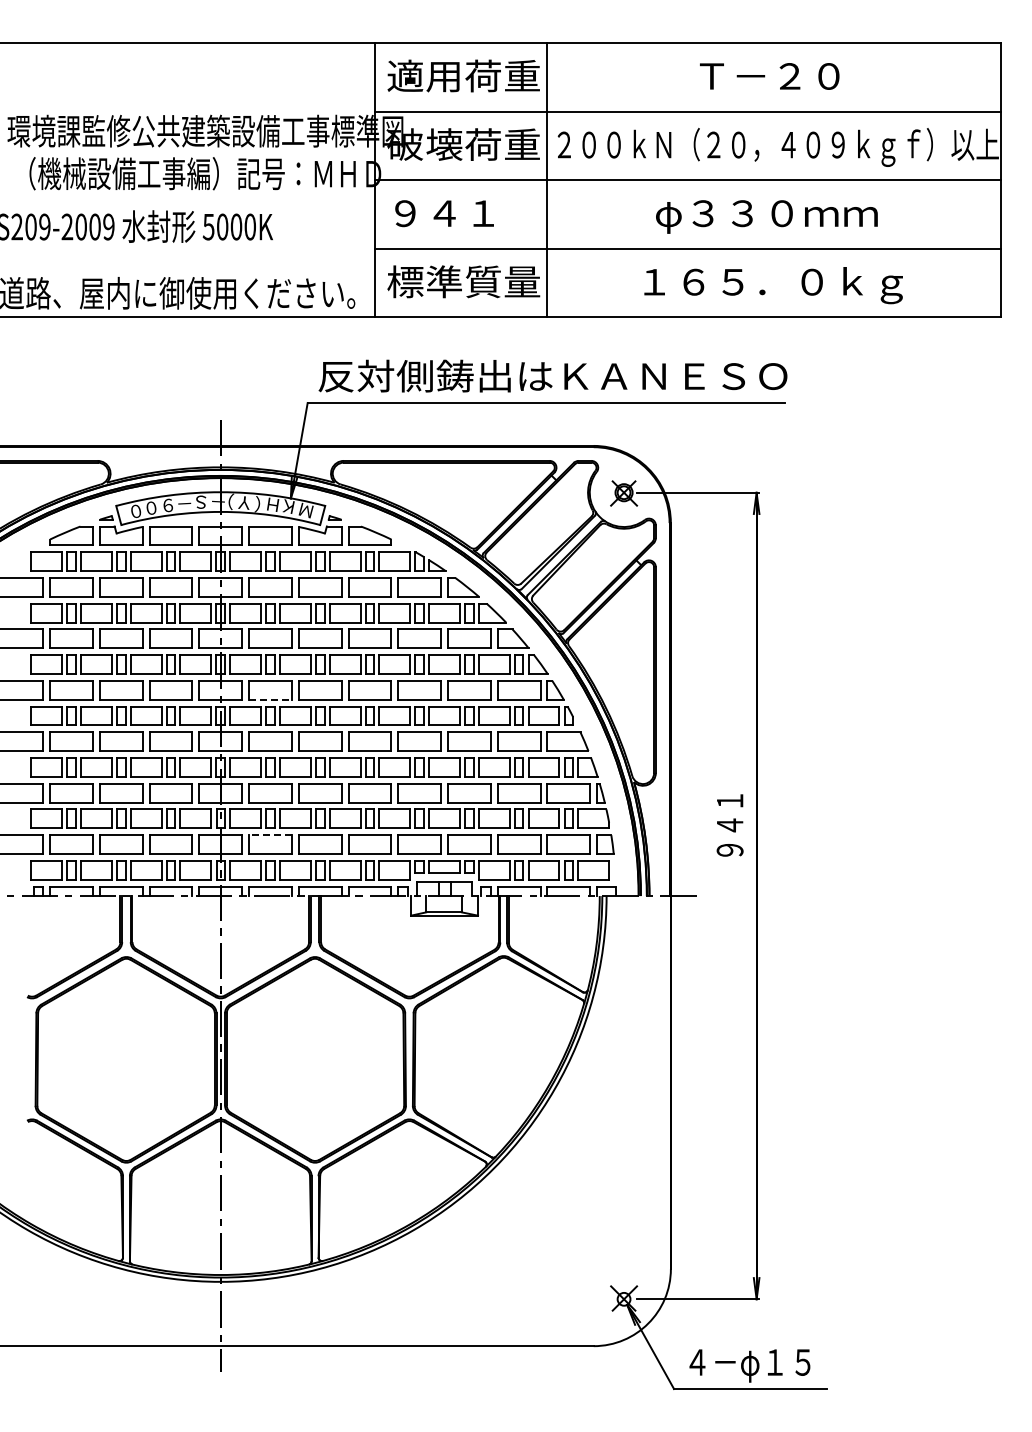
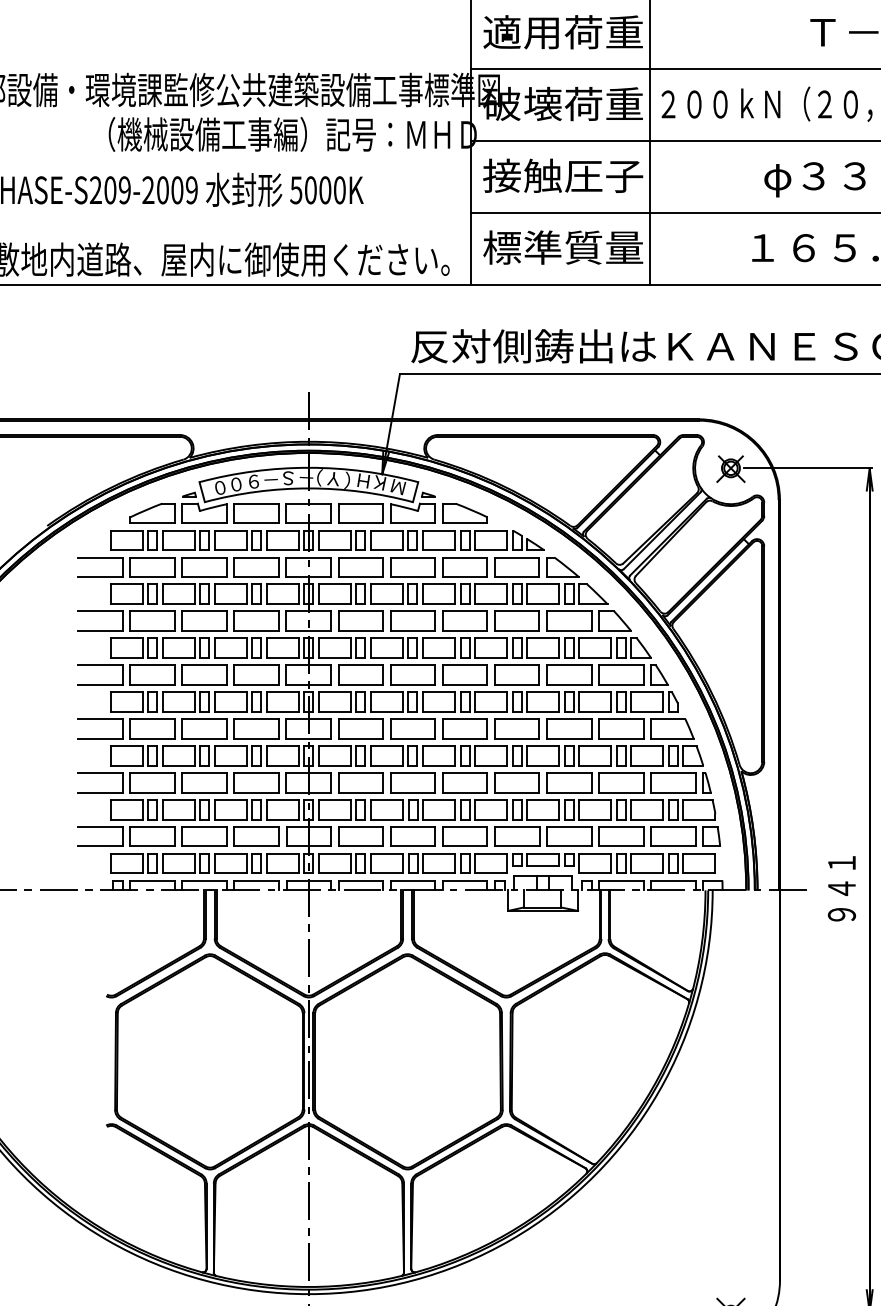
text: (463, 212) -> (562, 175), ９４１ -> 接触圧子
line: (270, 699) -> (360, 684), dashed -> solid
text: (729, 825) -> (841, 888), moved
line: (270, 835) -> (360, 827), dashed -> solid

